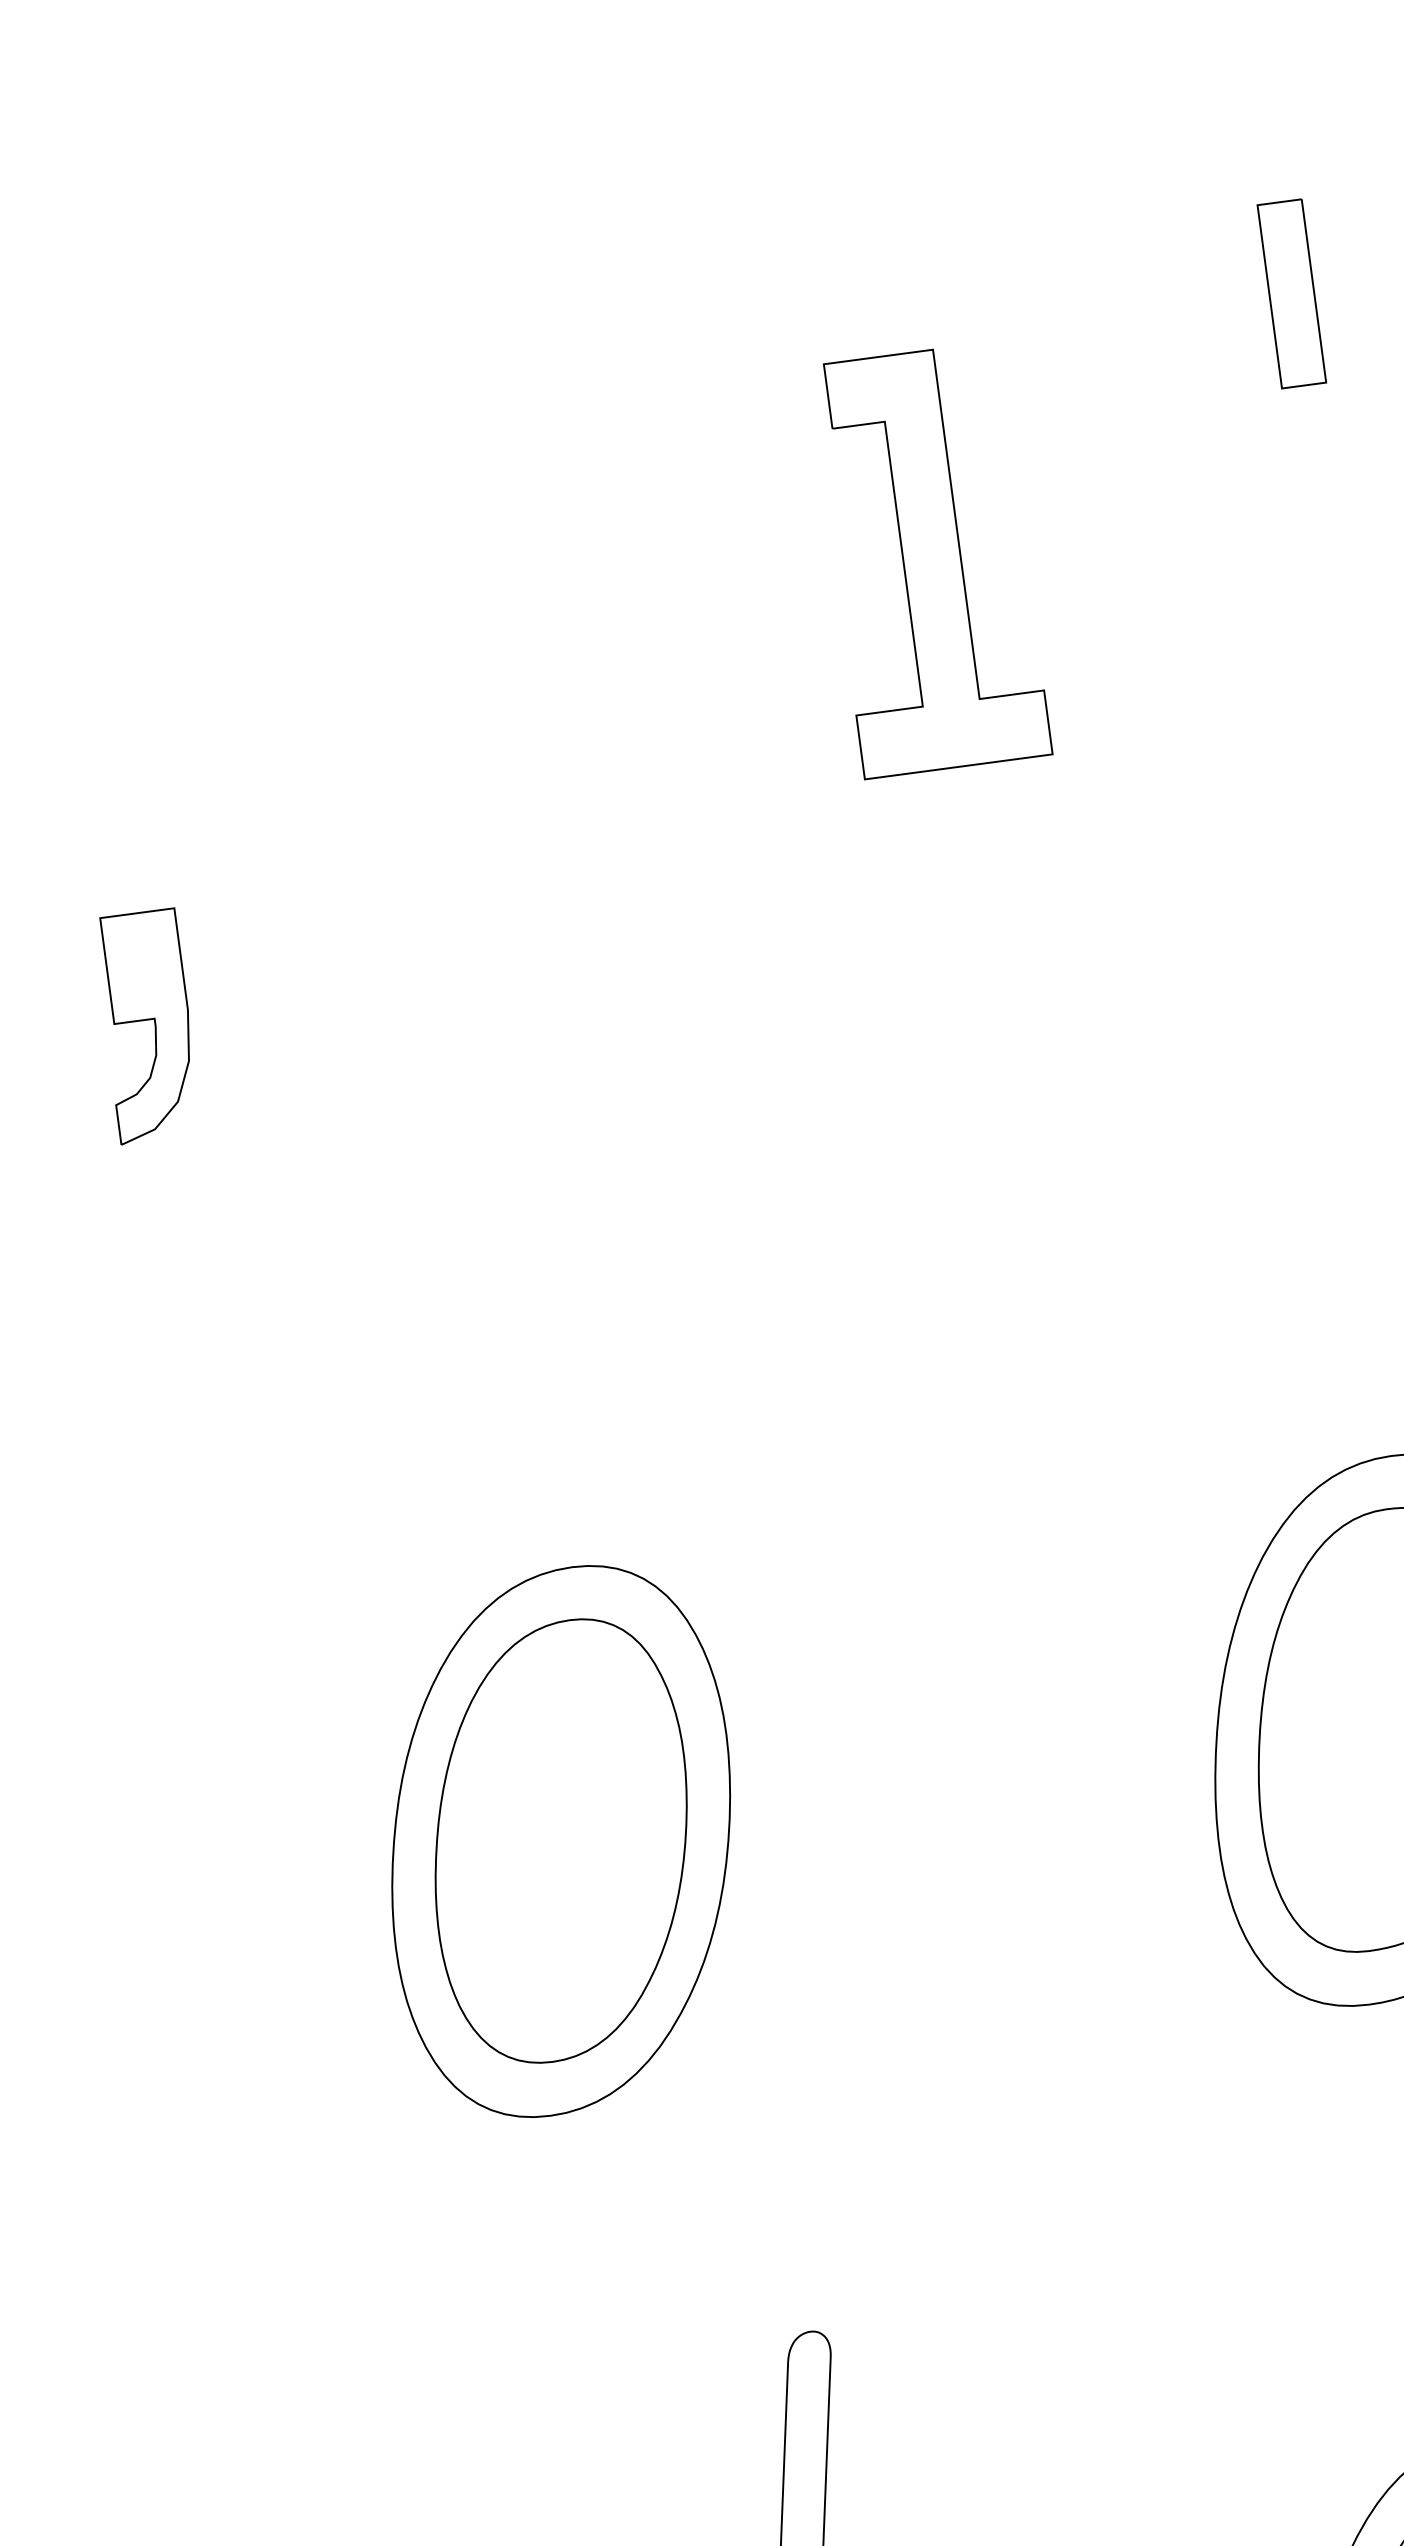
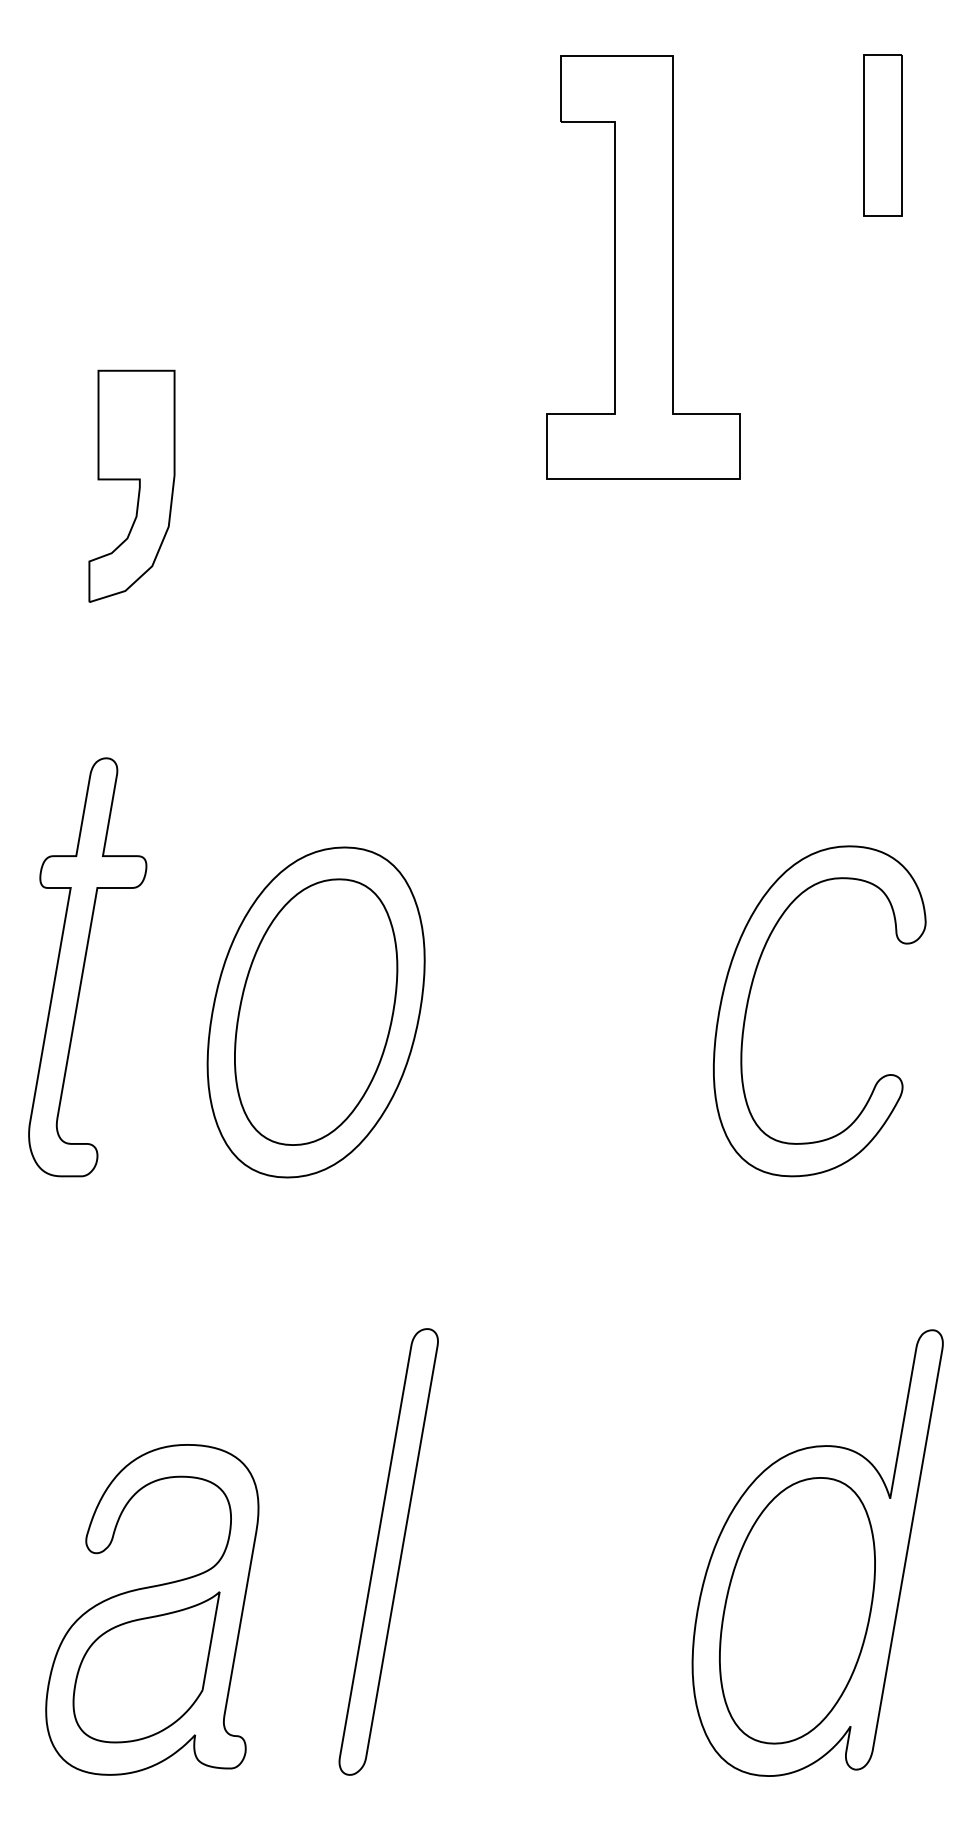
part: (1291, 293) -> (882, 135), size x1.43
part: (931, 560) -> (643, 267), size x1.67
part: (146, 1025) -> (131, 485), size x1.67
part: (179, 1817) -> (87, 967), added

